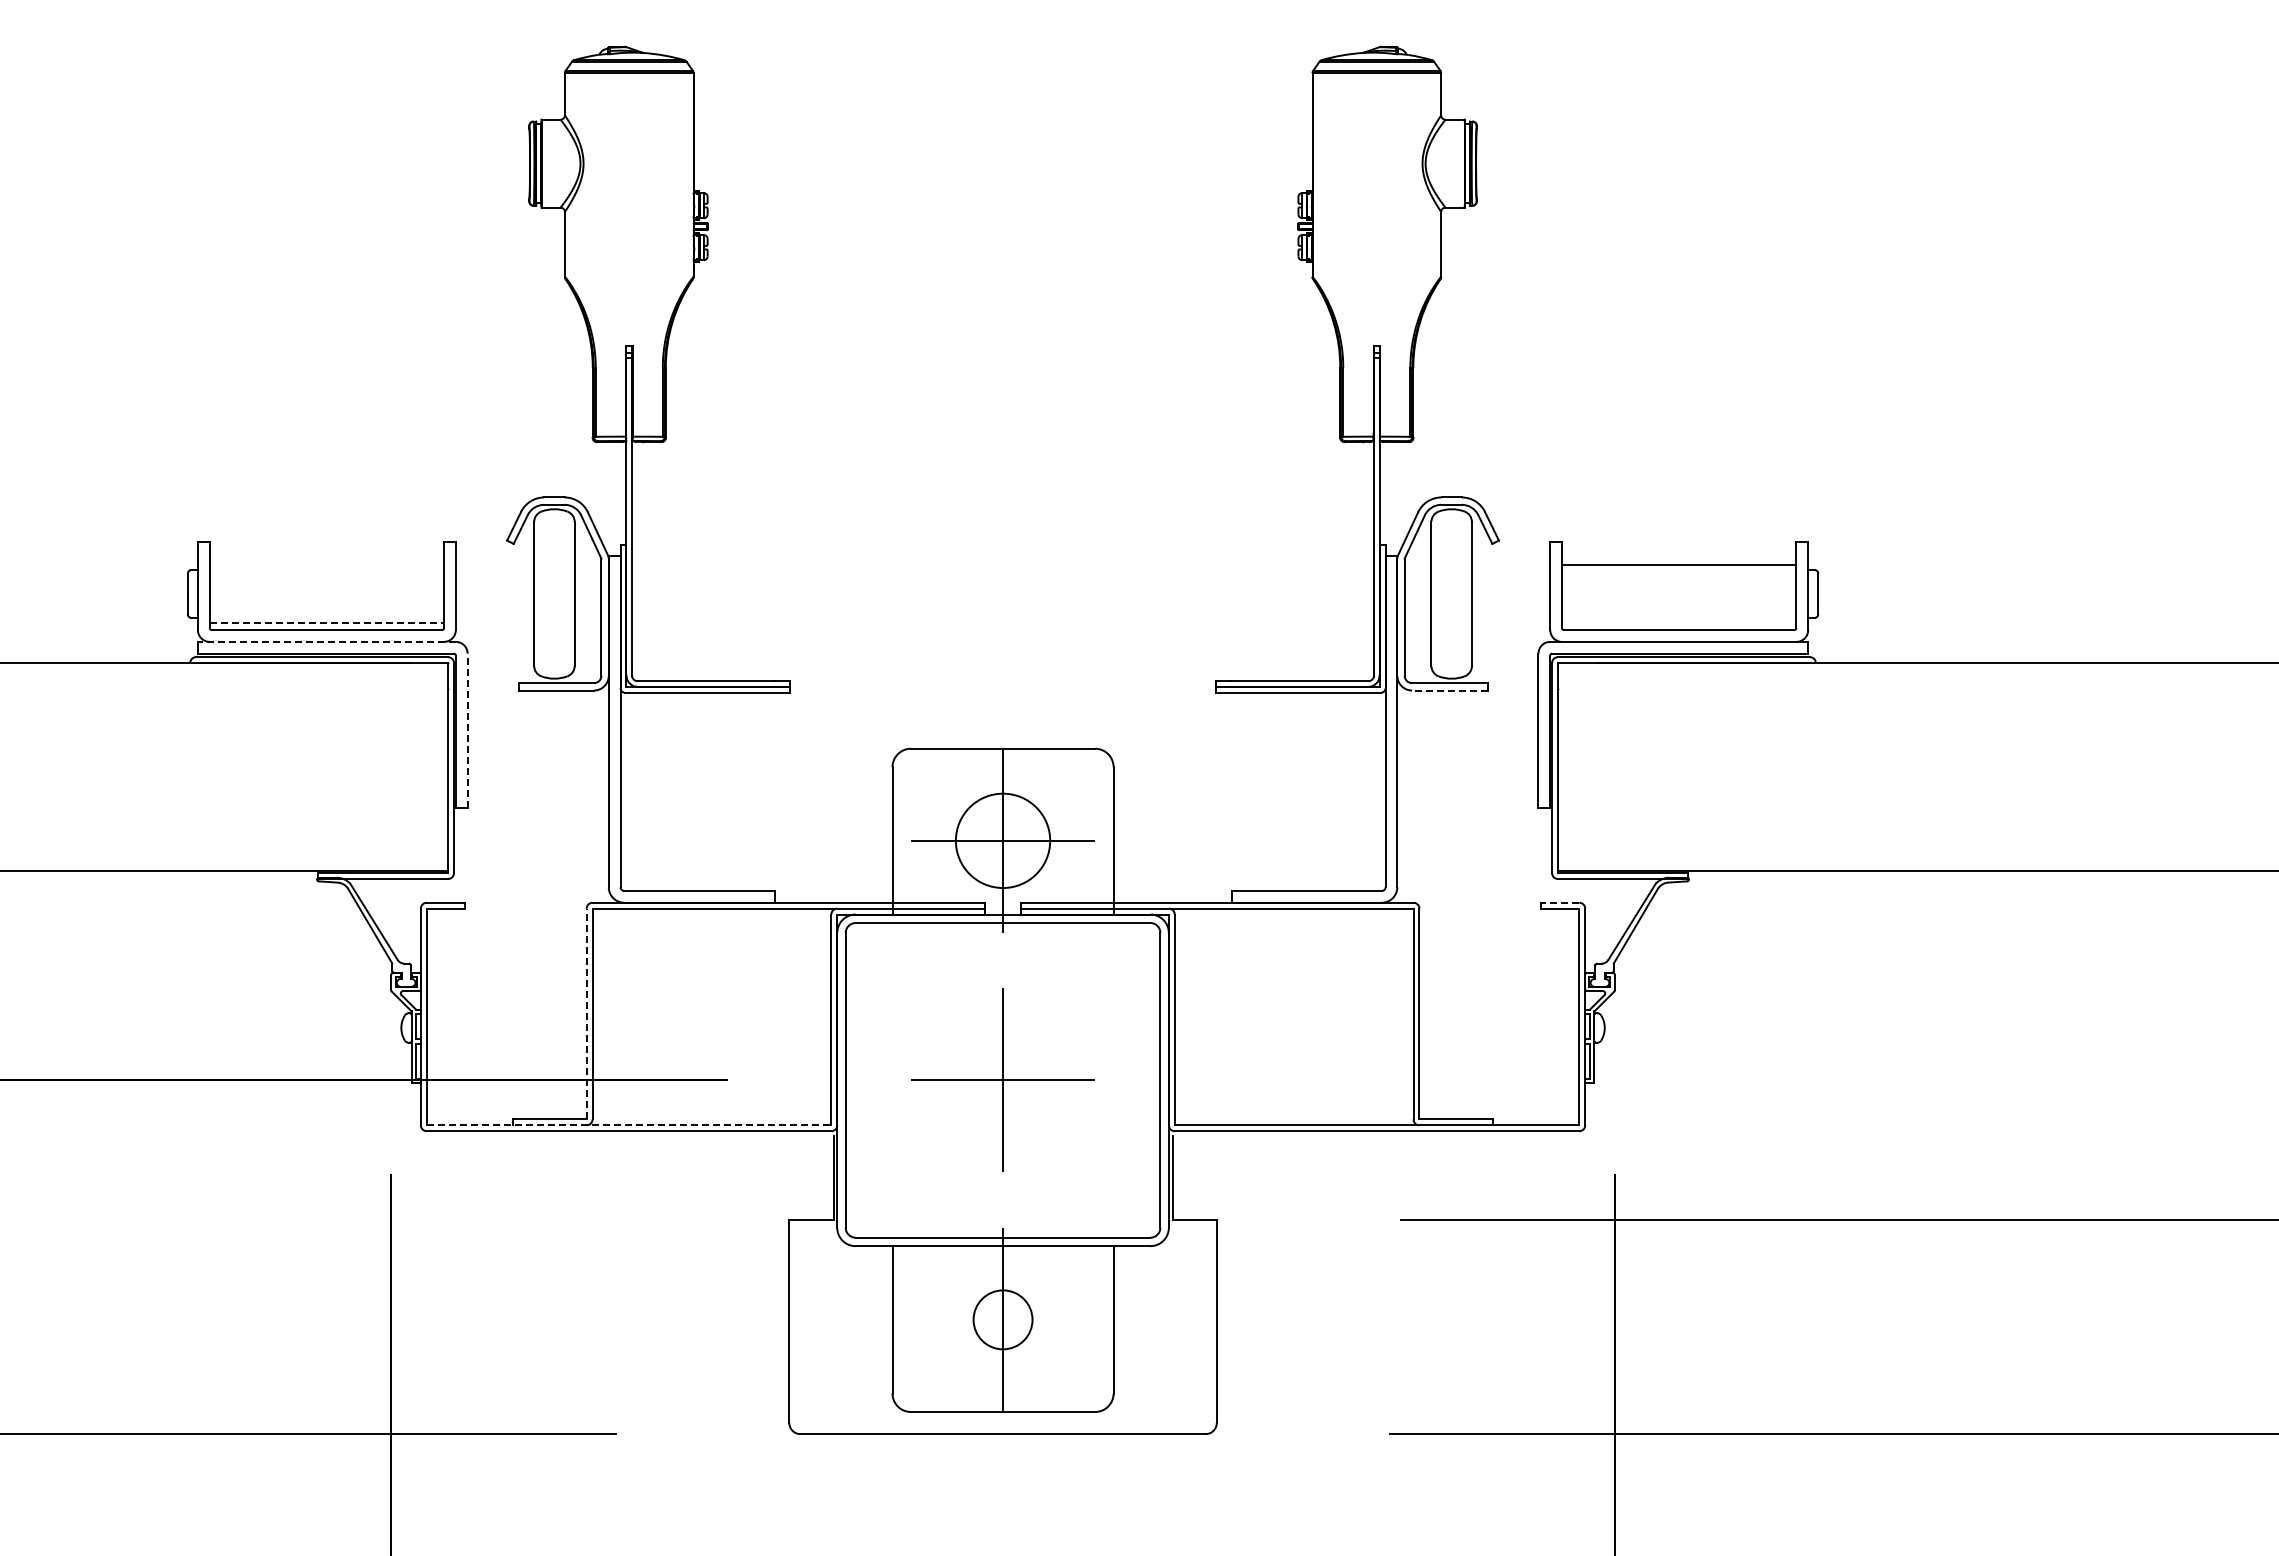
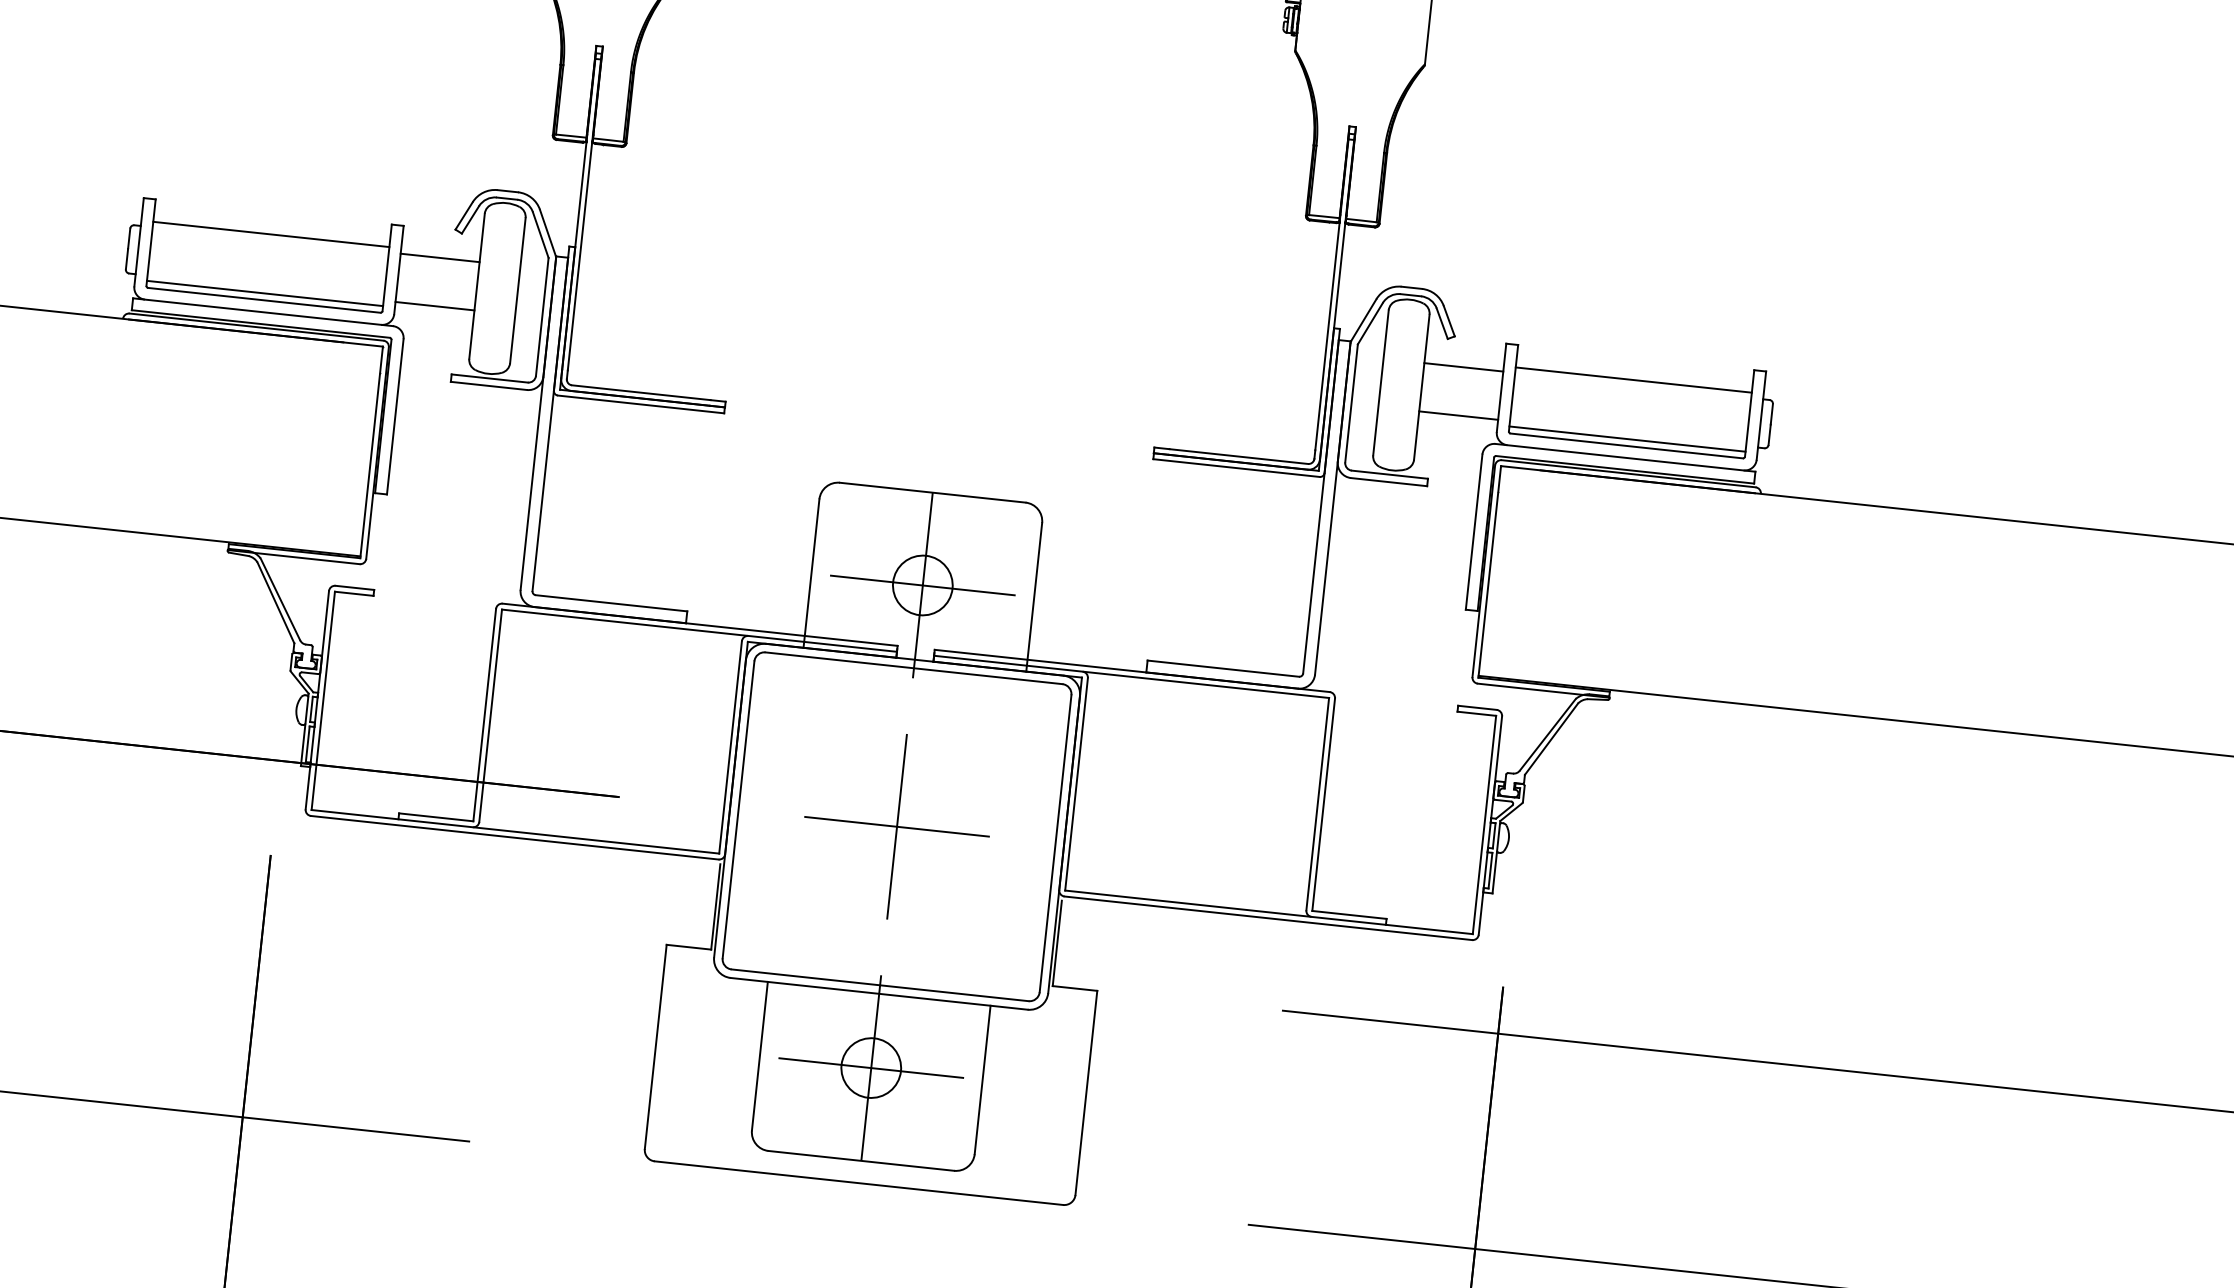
line: (326, 564) -> (270, 234), added
line: (494, 570) -> (439, 258), added
line: (1510, 570) -> (1463, 367), added
line: (494, 617) -> (434, 305), added
line: (1510, 617) -> (1458, 415), added
line: (327, 623) -> (265, 293), dashed -> solid
line: (1679, 623) -> (1627, 439), added
line: (326, 641) -> (262, 311), dashed -> solid
line: (1449, 690) -> (1388, 482), dashed -> solid
line: (467, 730) -> (395, 416), dashed -> solid
circle: (1002, 840) -> (922, 585), size x0.62
line: (1559, 902) -> (1476, 707), dashed -> solid
line: (586, 1013) -> (484, 714), dashed -> solid
line: (629, 1125) -> (515, 832), dashed -> solid
line: (1002, 1319) -> (870, 1067), added

